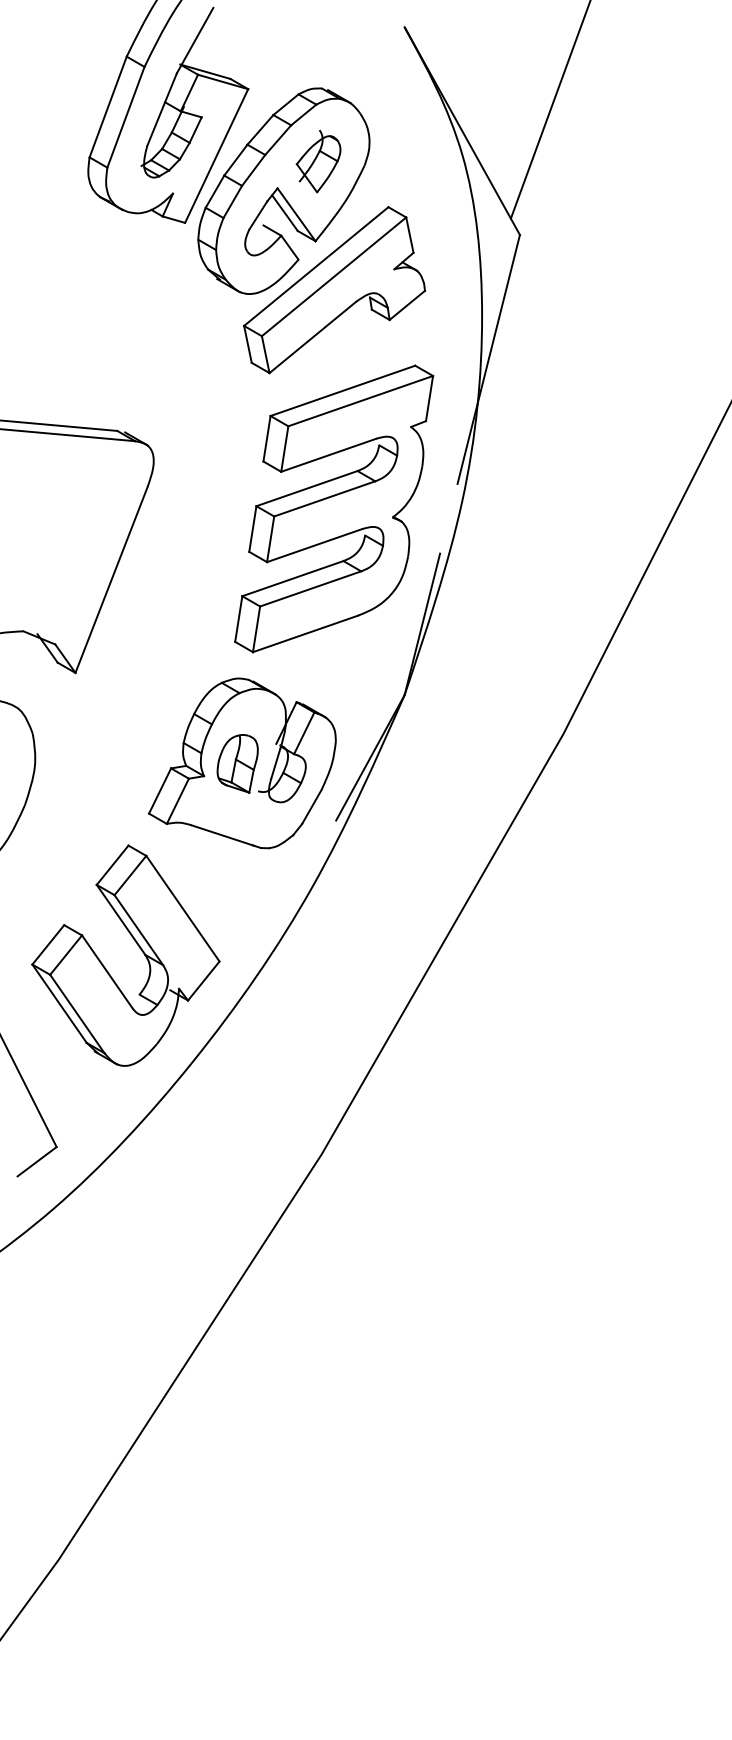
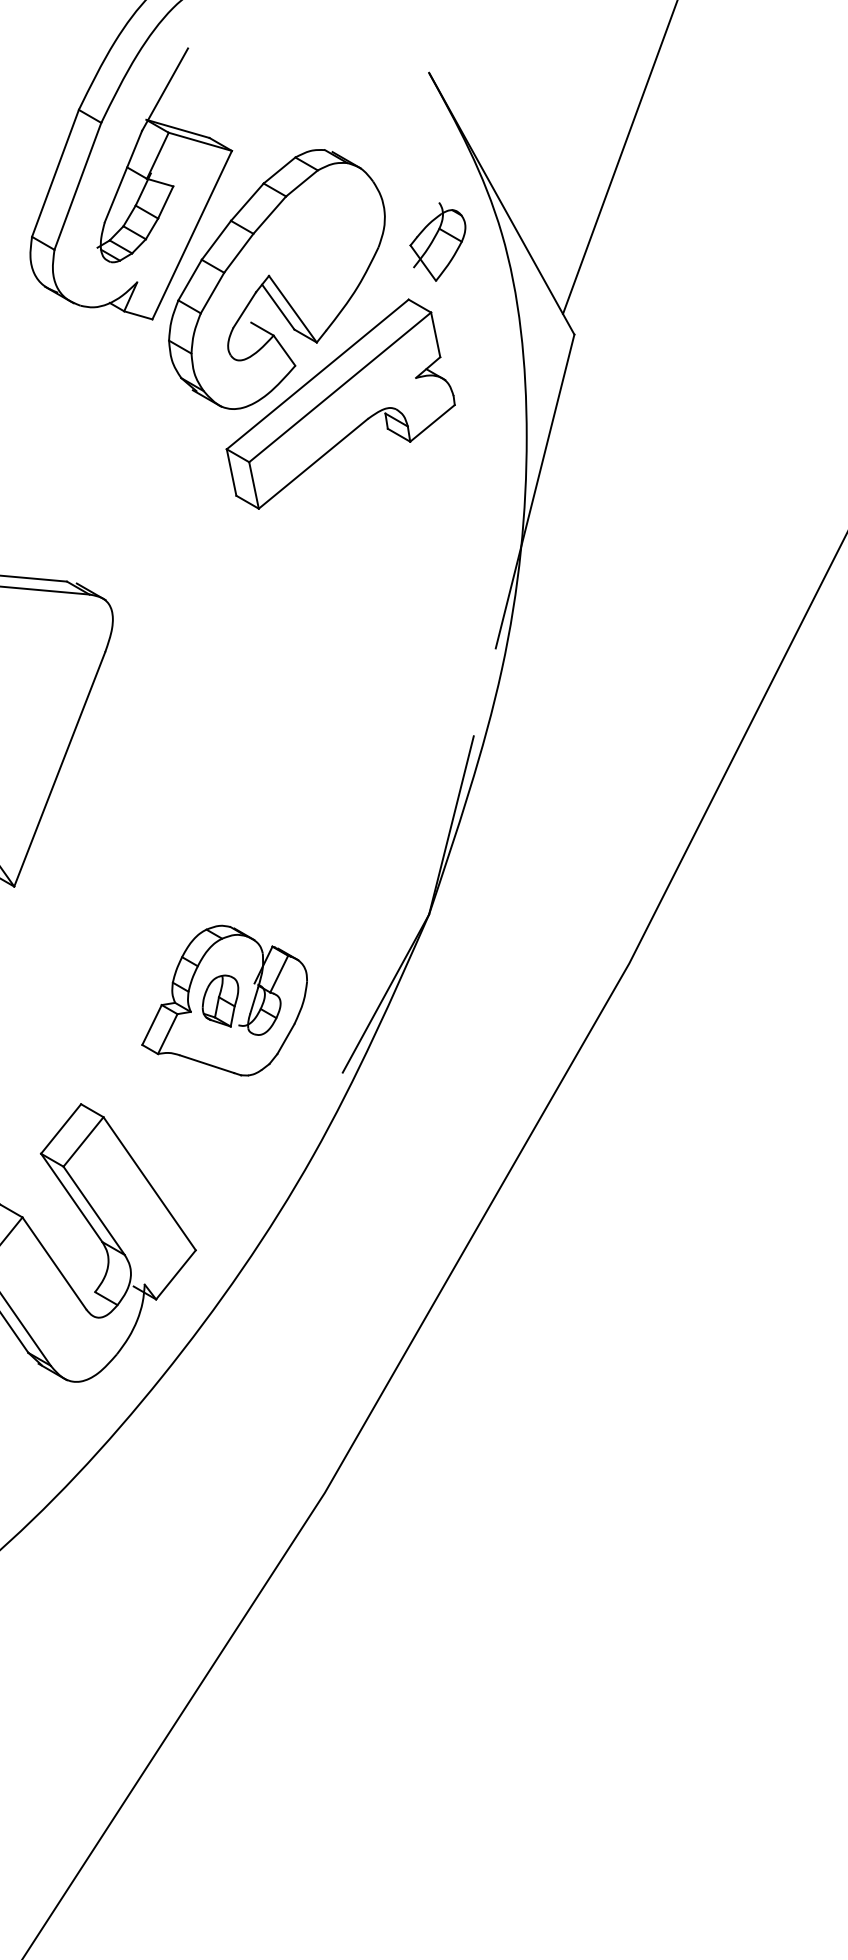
part: (318, 161) -> (437, 242), moved
part: (334, 508) -> (340, 679), removed
part: (242, 763) -> (224, 1000), size x0.7

